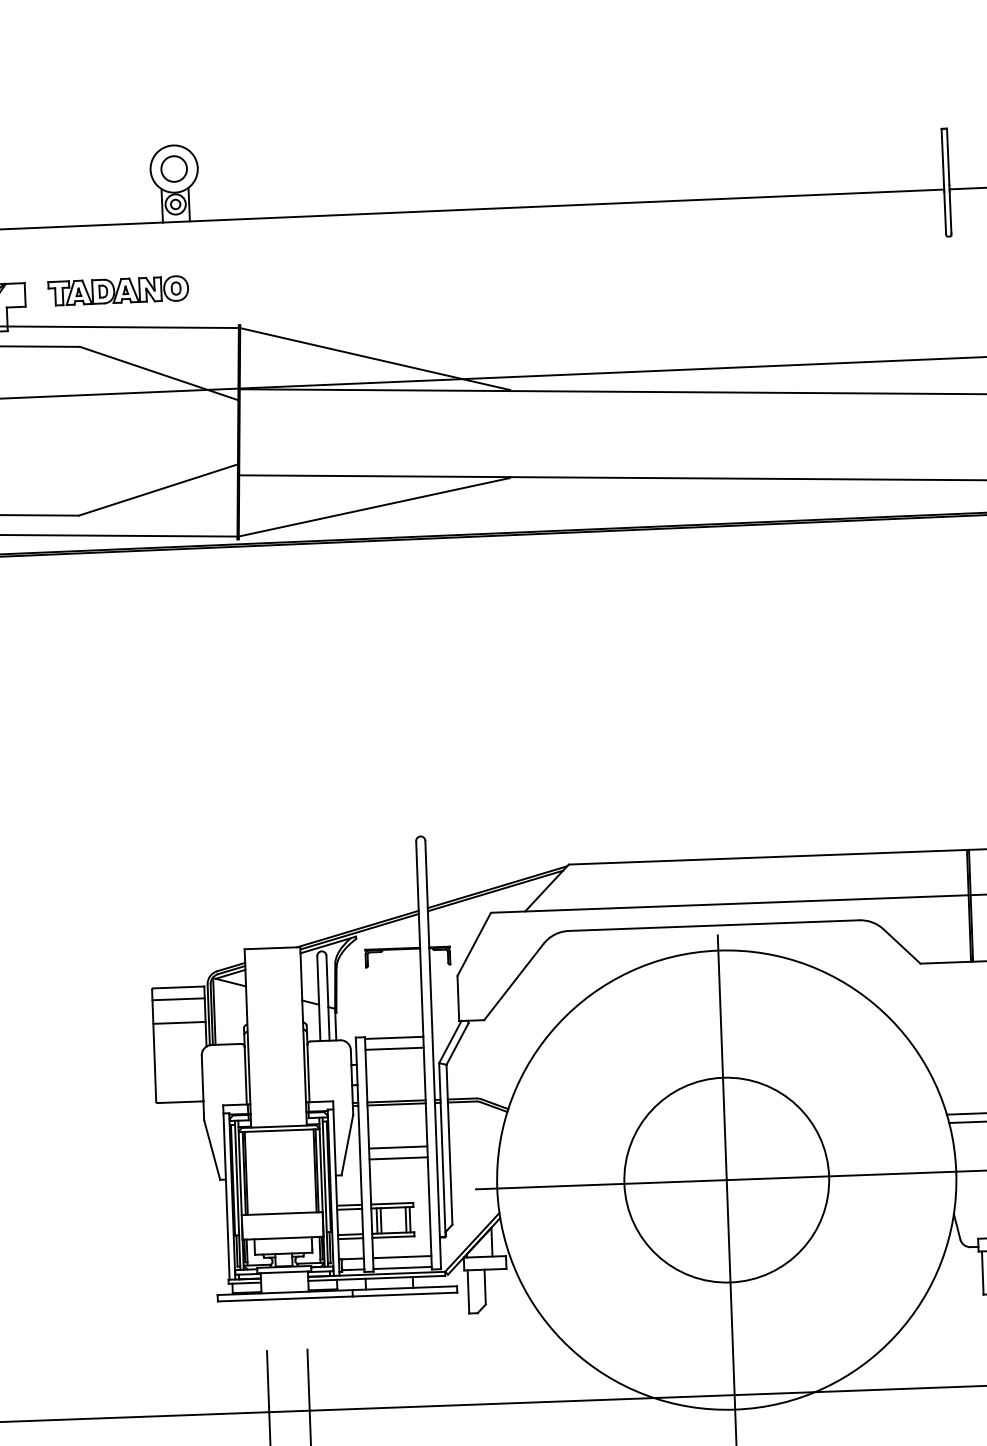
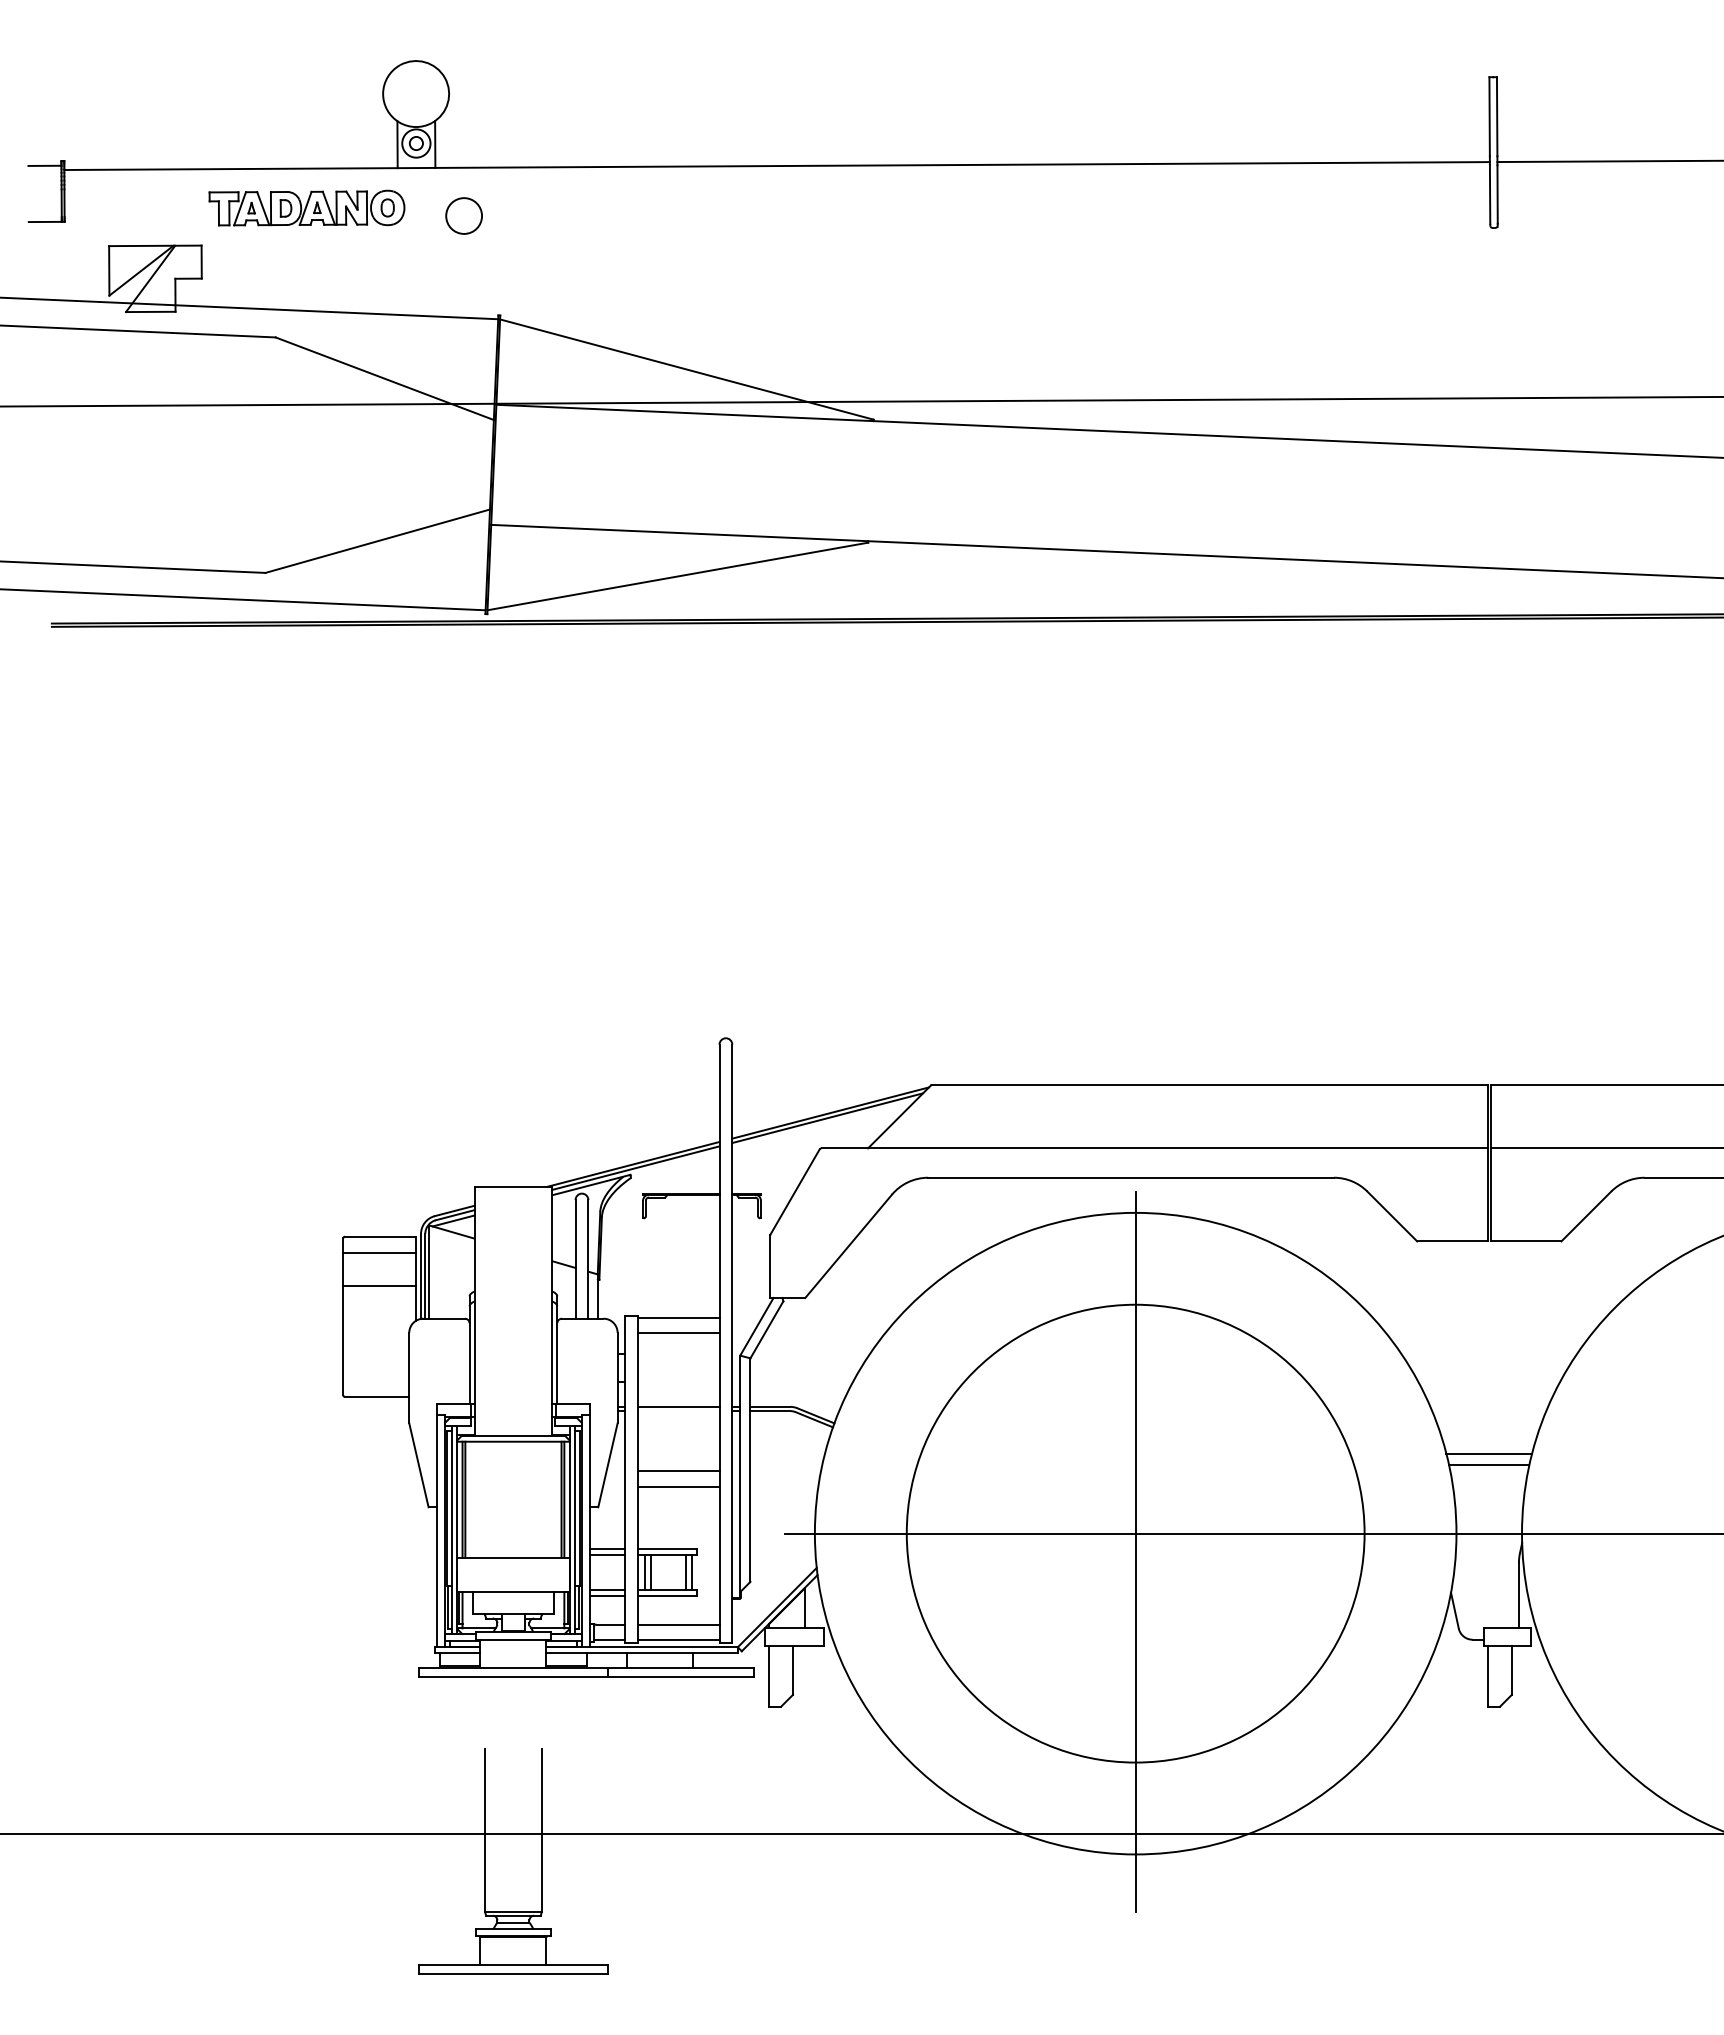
circle: (173, 168) -> (463, 215), moved
part: (118, 290) -> (306, 207), moved
line: (396, 1104) -> (678, 1411), removed
circle: (726, 1180) -> (1135, 1533), size x1.6

